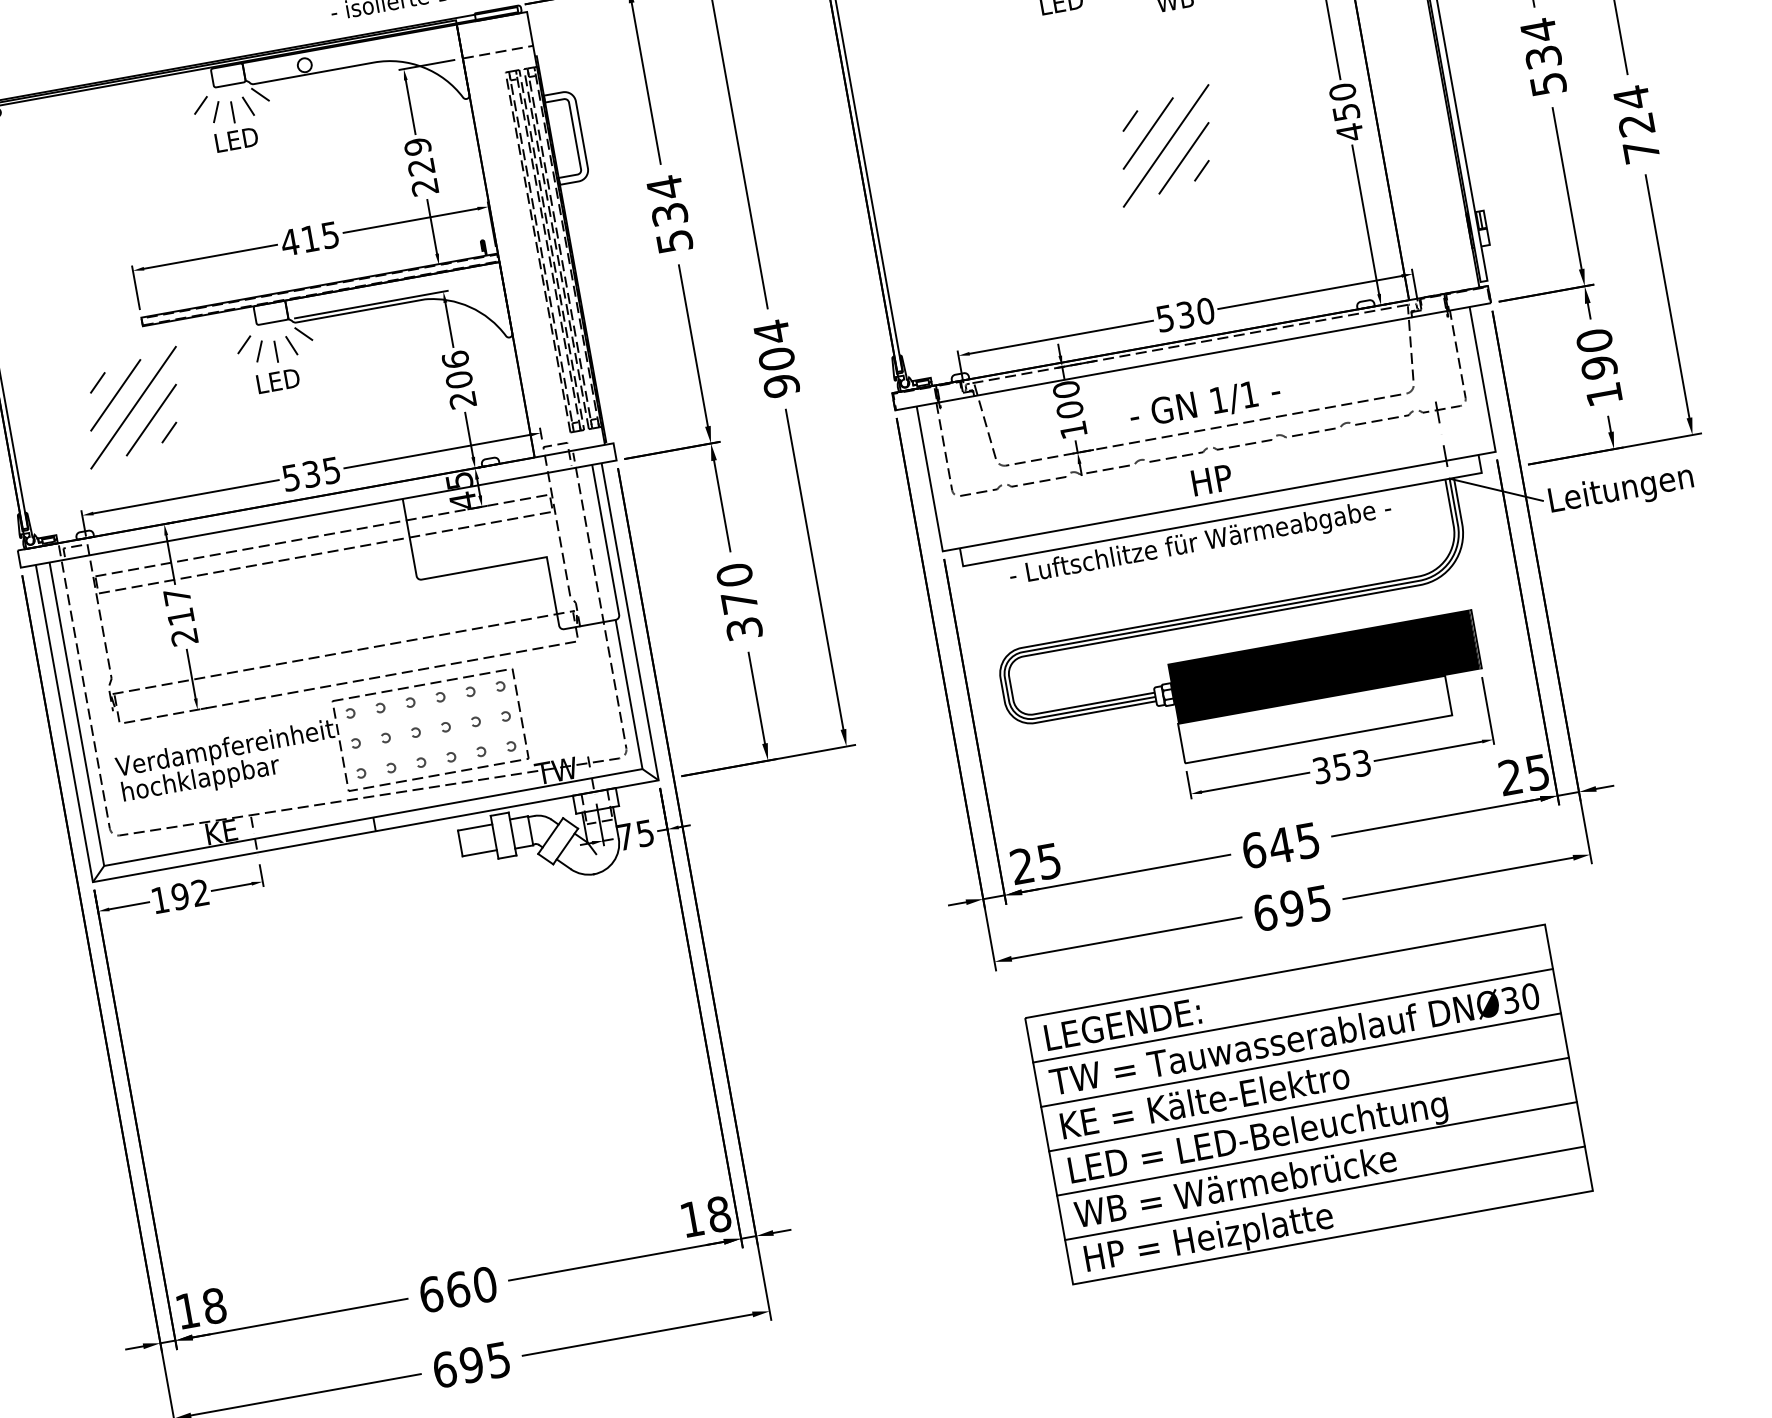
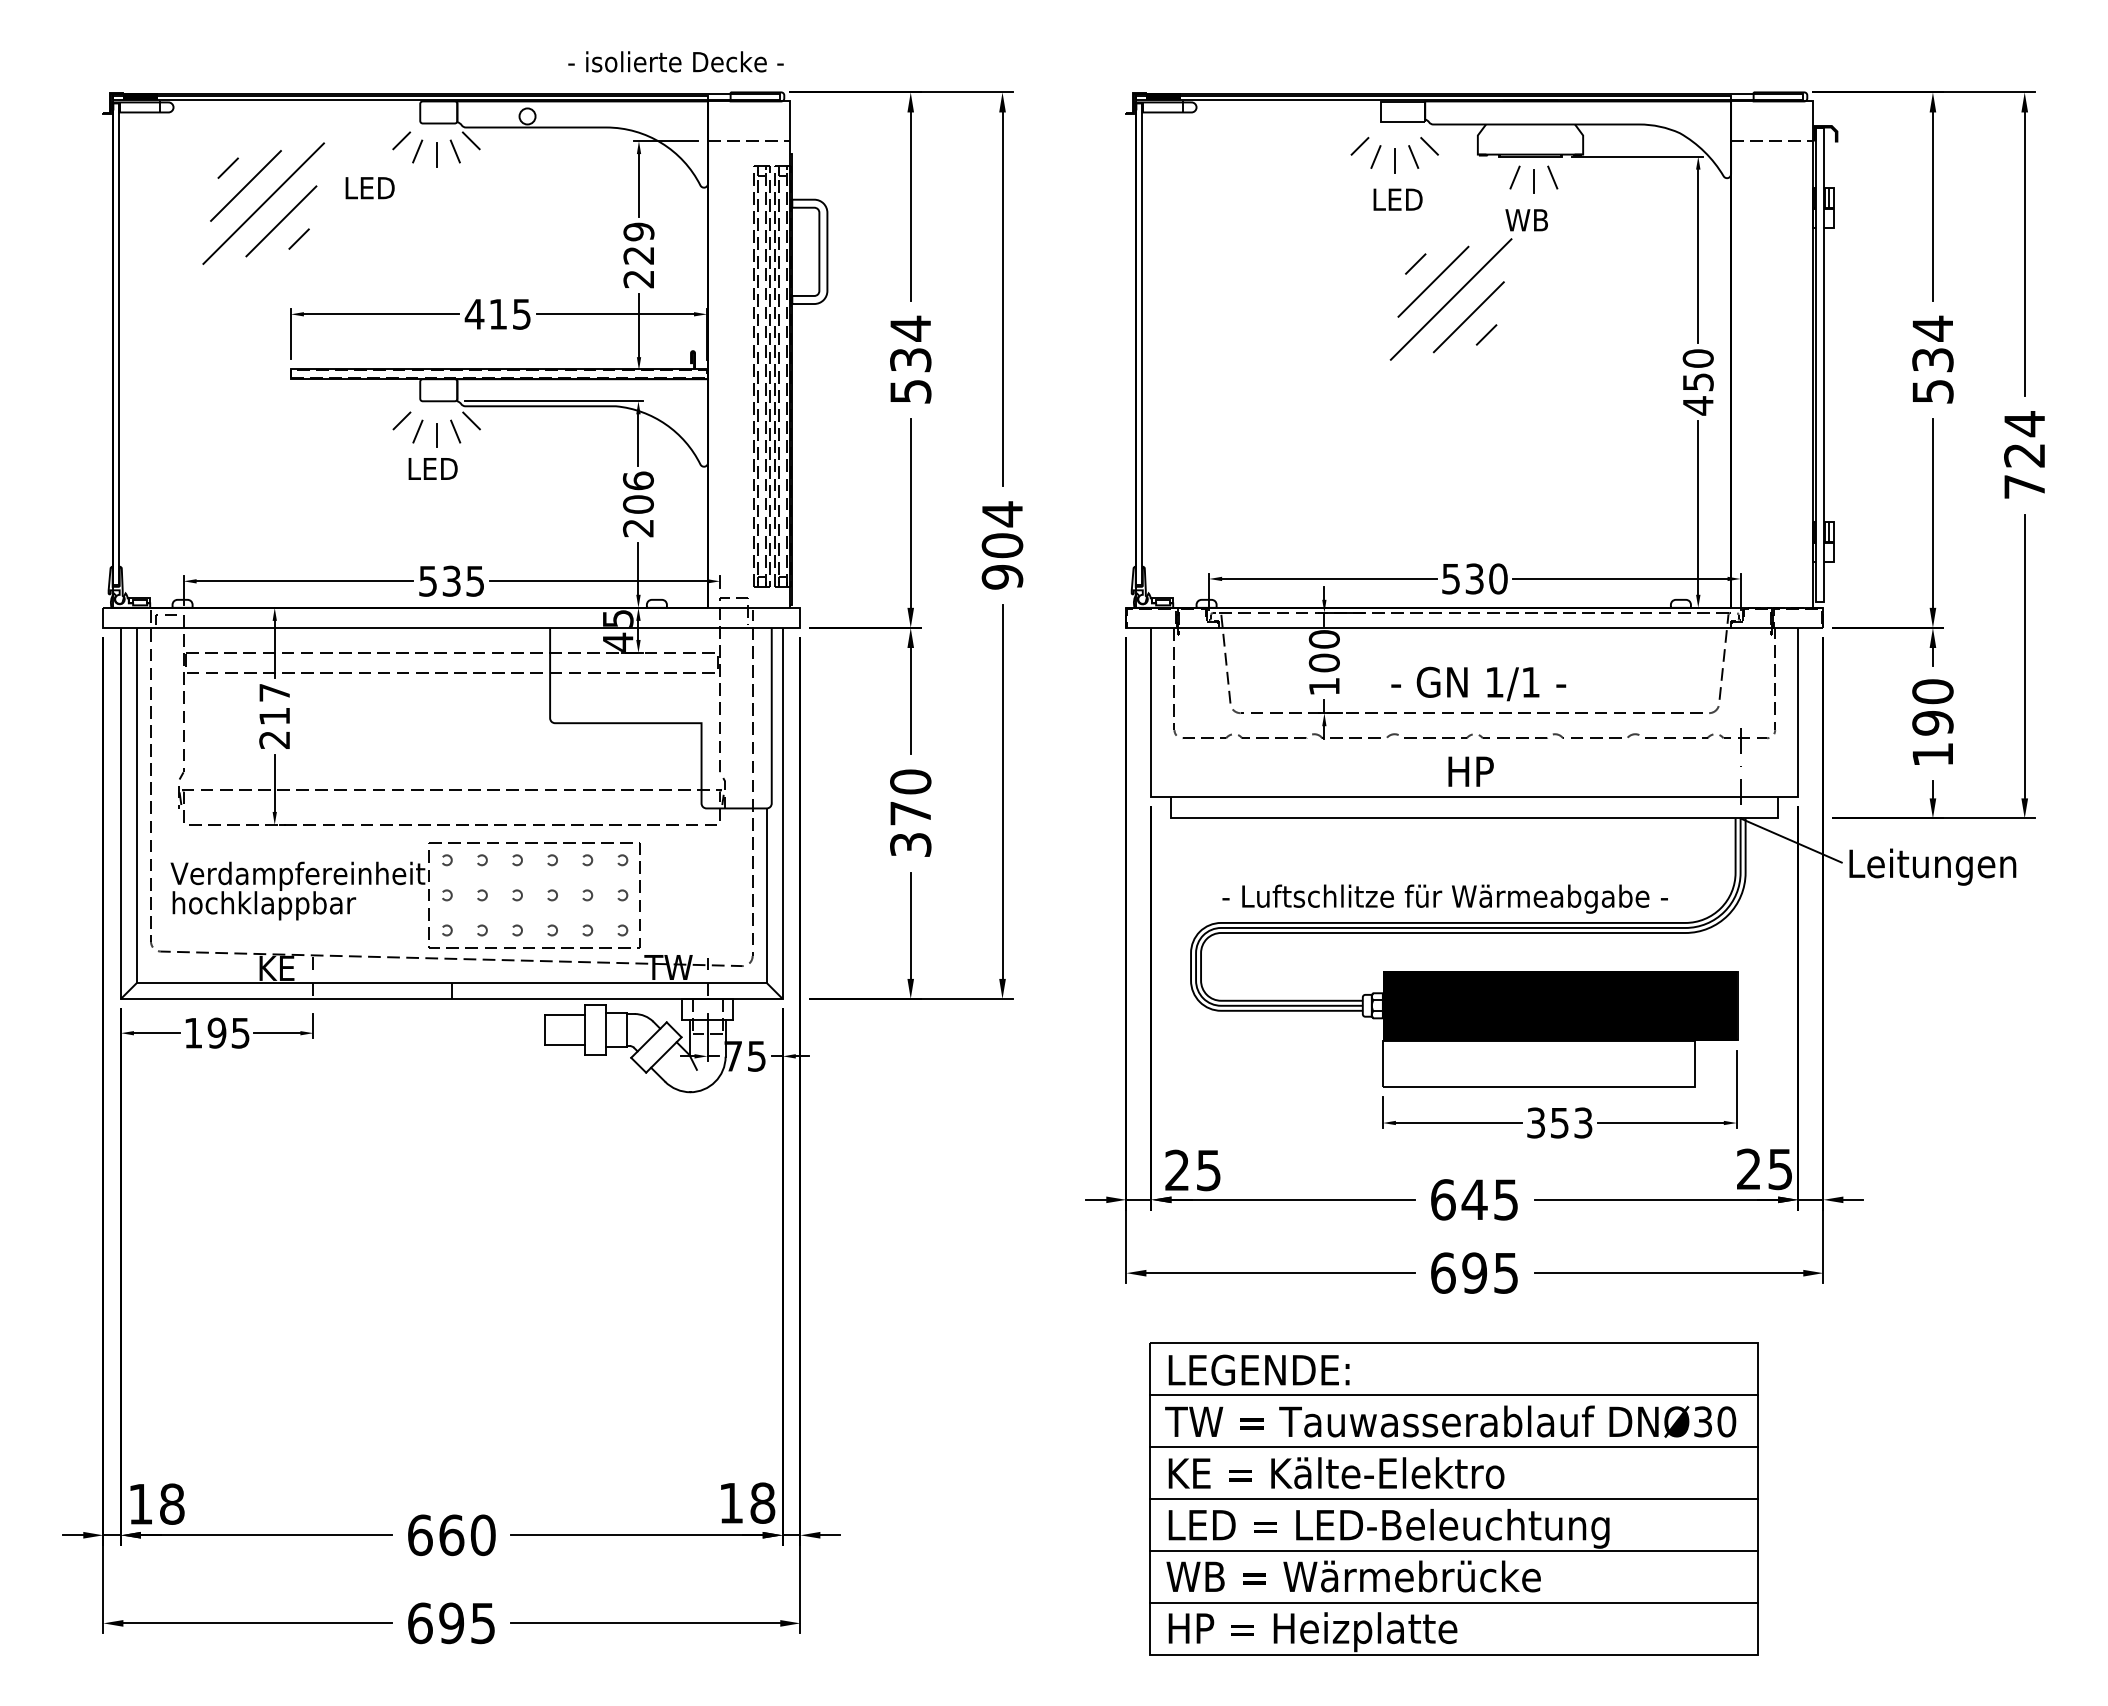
text: (236, 140) -> (369, 188), moved
part: (1165, 146) -> (1450, 299), moved
part: (133, 407) -> (263, 203), moved
text: (1199, 543) -> (1444, 898), moved
text: (200, 892) -> (240, 1032), 192 -> 195

